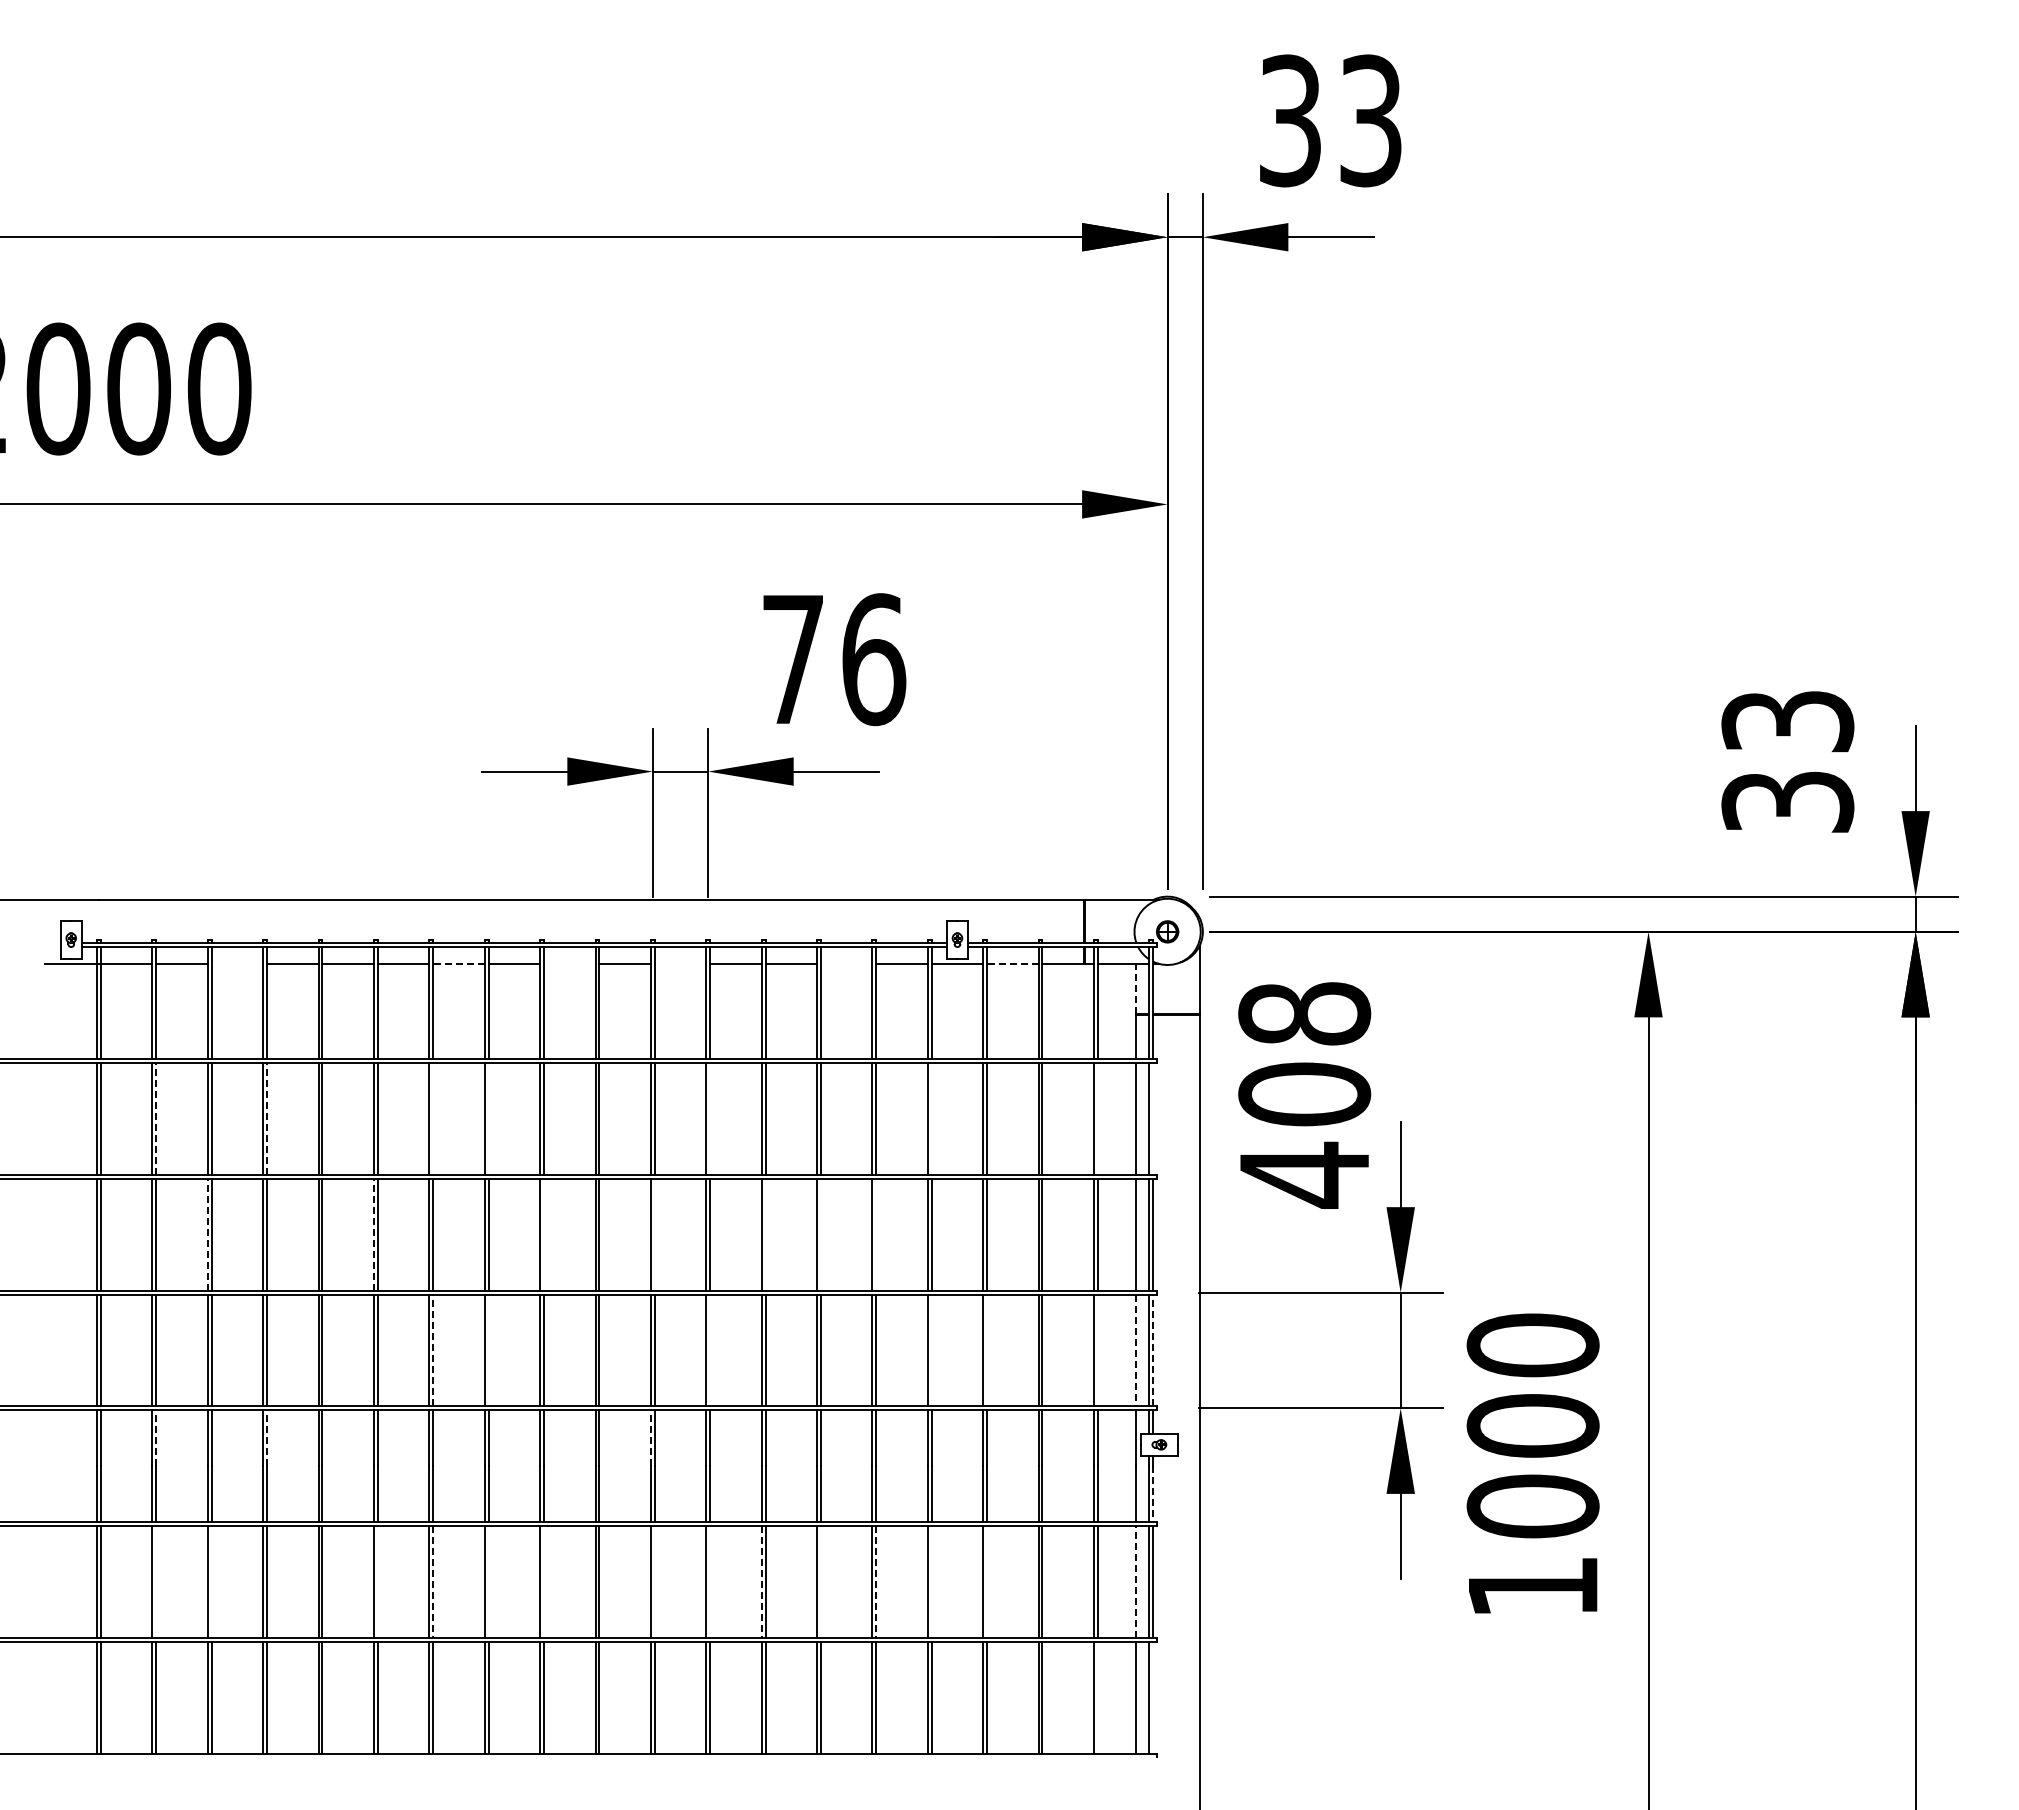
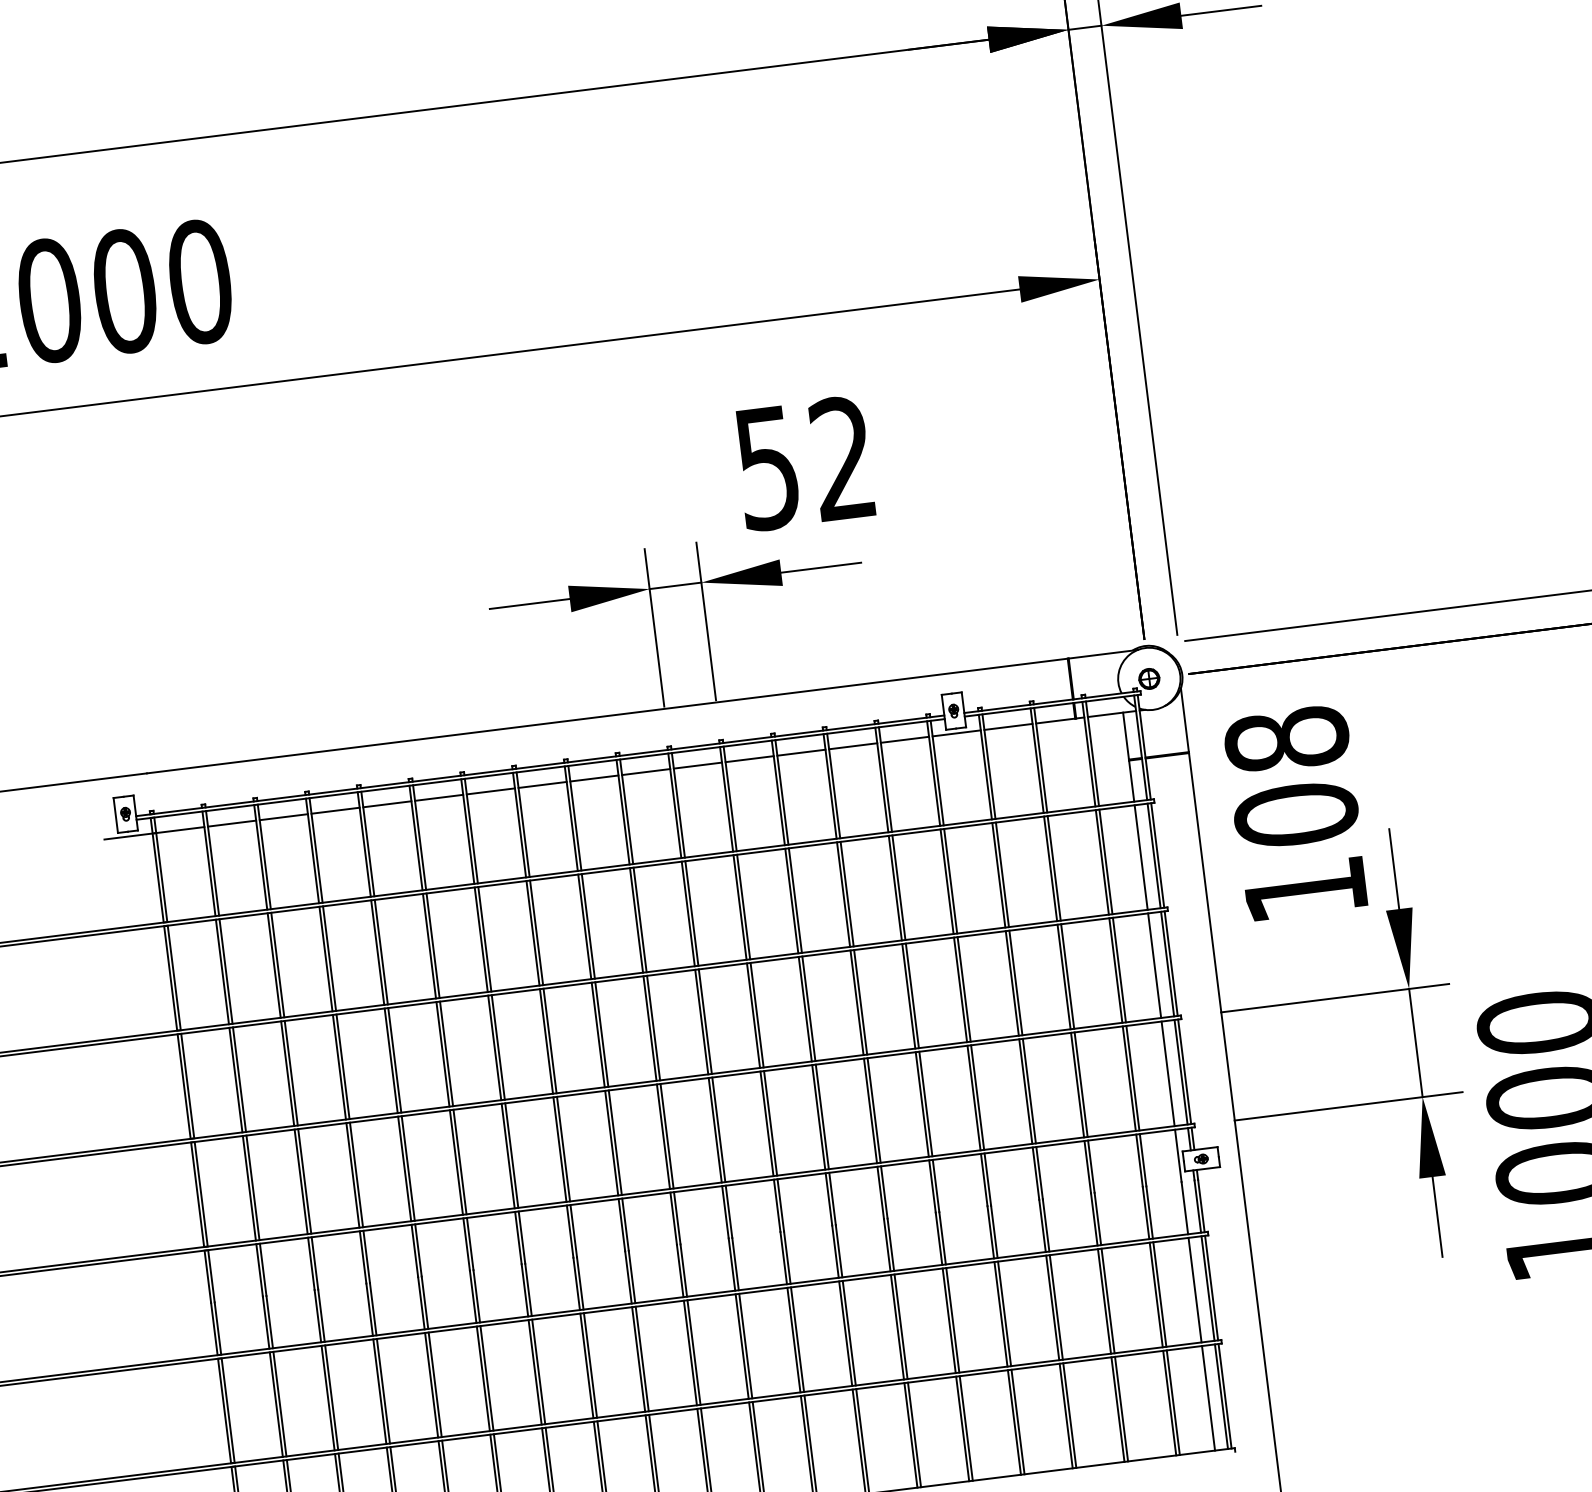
text: (834, 659) -> (806, 463), 76 -> 52
line: (237, 963) -> (283, 816), added
line: (458, 963) -> (490, 791), dashed -> solid
line: (569, 963) -> (594, 778), added
line: (680, 963) -> (697, 765), added
line: (846, 963) -> (852, 745), added
line: (1012, 963) -> (1008, 726), dashed -> solid
line: (1135, 988) -> (1125, 735), dashed -> solid
line: (433, 1118) -> (485, 938), added
line: (488, 1118) -> (536, 932), added
line: (710, 1118) -> (743, 906), added
line: (931, 1118) -> (950, 880), added
line: (1097, 1118) -> (1105, 861), added
line: (1153, 1118) -> (1157, 854), added
line: (156, 1119) -> (226, 971), dashed -> solid
line: (267, 1119) -> (330, 959), dashed -> solid
text: (1304, 1174) -> (1305, 889), 408 -> 108
line: (207, 1234) -> (287, 1073), dashed -> solid
line: (373, 1234) -> (442, 1054), dashed -> solid
line: (543, 1234) -> (601, 1034), added
line: (654, 1234) -> (705, 1021), added
line: (765, 1234) -> (808, 1008), added
line: (820, 1234) -> (860, 1002), added
line: (876, 1234) -> (912, 995), added
line: (433, 1350) -> (512, 1155), dashed -> solid
line: (488, 1350) -> (563, 1149), added
line: (710, 1350) -> (770, 1123), added
line: (931, 1350) -> (977, 1097), added
line: (987, 1350) -> (1029, 1091), added
line: (1097, 1350) -> (1132, 1078), added
line: (1135, 1350) -> (1168, 1073), dashed -> solid
line: (1153, 1350) -> (1184, 1071), dashed -> solid
line: (156, 1438) -> (263, 1270), dashed -> solid
line: (267, 1438) -> (367, 1257), dashed -> solid
line: (650, 1438) -> (725, 1212), dashed -> solid
line: (1153, 1494) -> (1201, 1206), dashed -> solid
line: (156, 1581) -> (280, 1403), added
line: (211, 1581) -> (331, 1397), added
line: (377, 1581) -> (486, 1377), added
line: (433, 1581) -> (538, 1371), dashed -> solid
line: (488, 1581) -> (590, 1365), added
line: (543, 1581) -> (641, 1358), added
line: (654, 1581) -> (745, 1345), added
line: (710, 1581) -> (797, 1339), added
line: (761, 1581) -> (845, 1333), dashed -> solid
line: (820, 1581) -> (900, 1326), added
line: (876, 1581) -> (952, 1319), dashed -> solid
line: (931, 1581) -> (1004, 1313), added
line: (987, 1581) -> (1056, 1306), added
line: (1135, 1581) -> (1194, 1289), dashed -> solid
line: (1097, 1697) -> (1172, 1402), added
line: (1153, 1697) -> (1225, 1396), added

